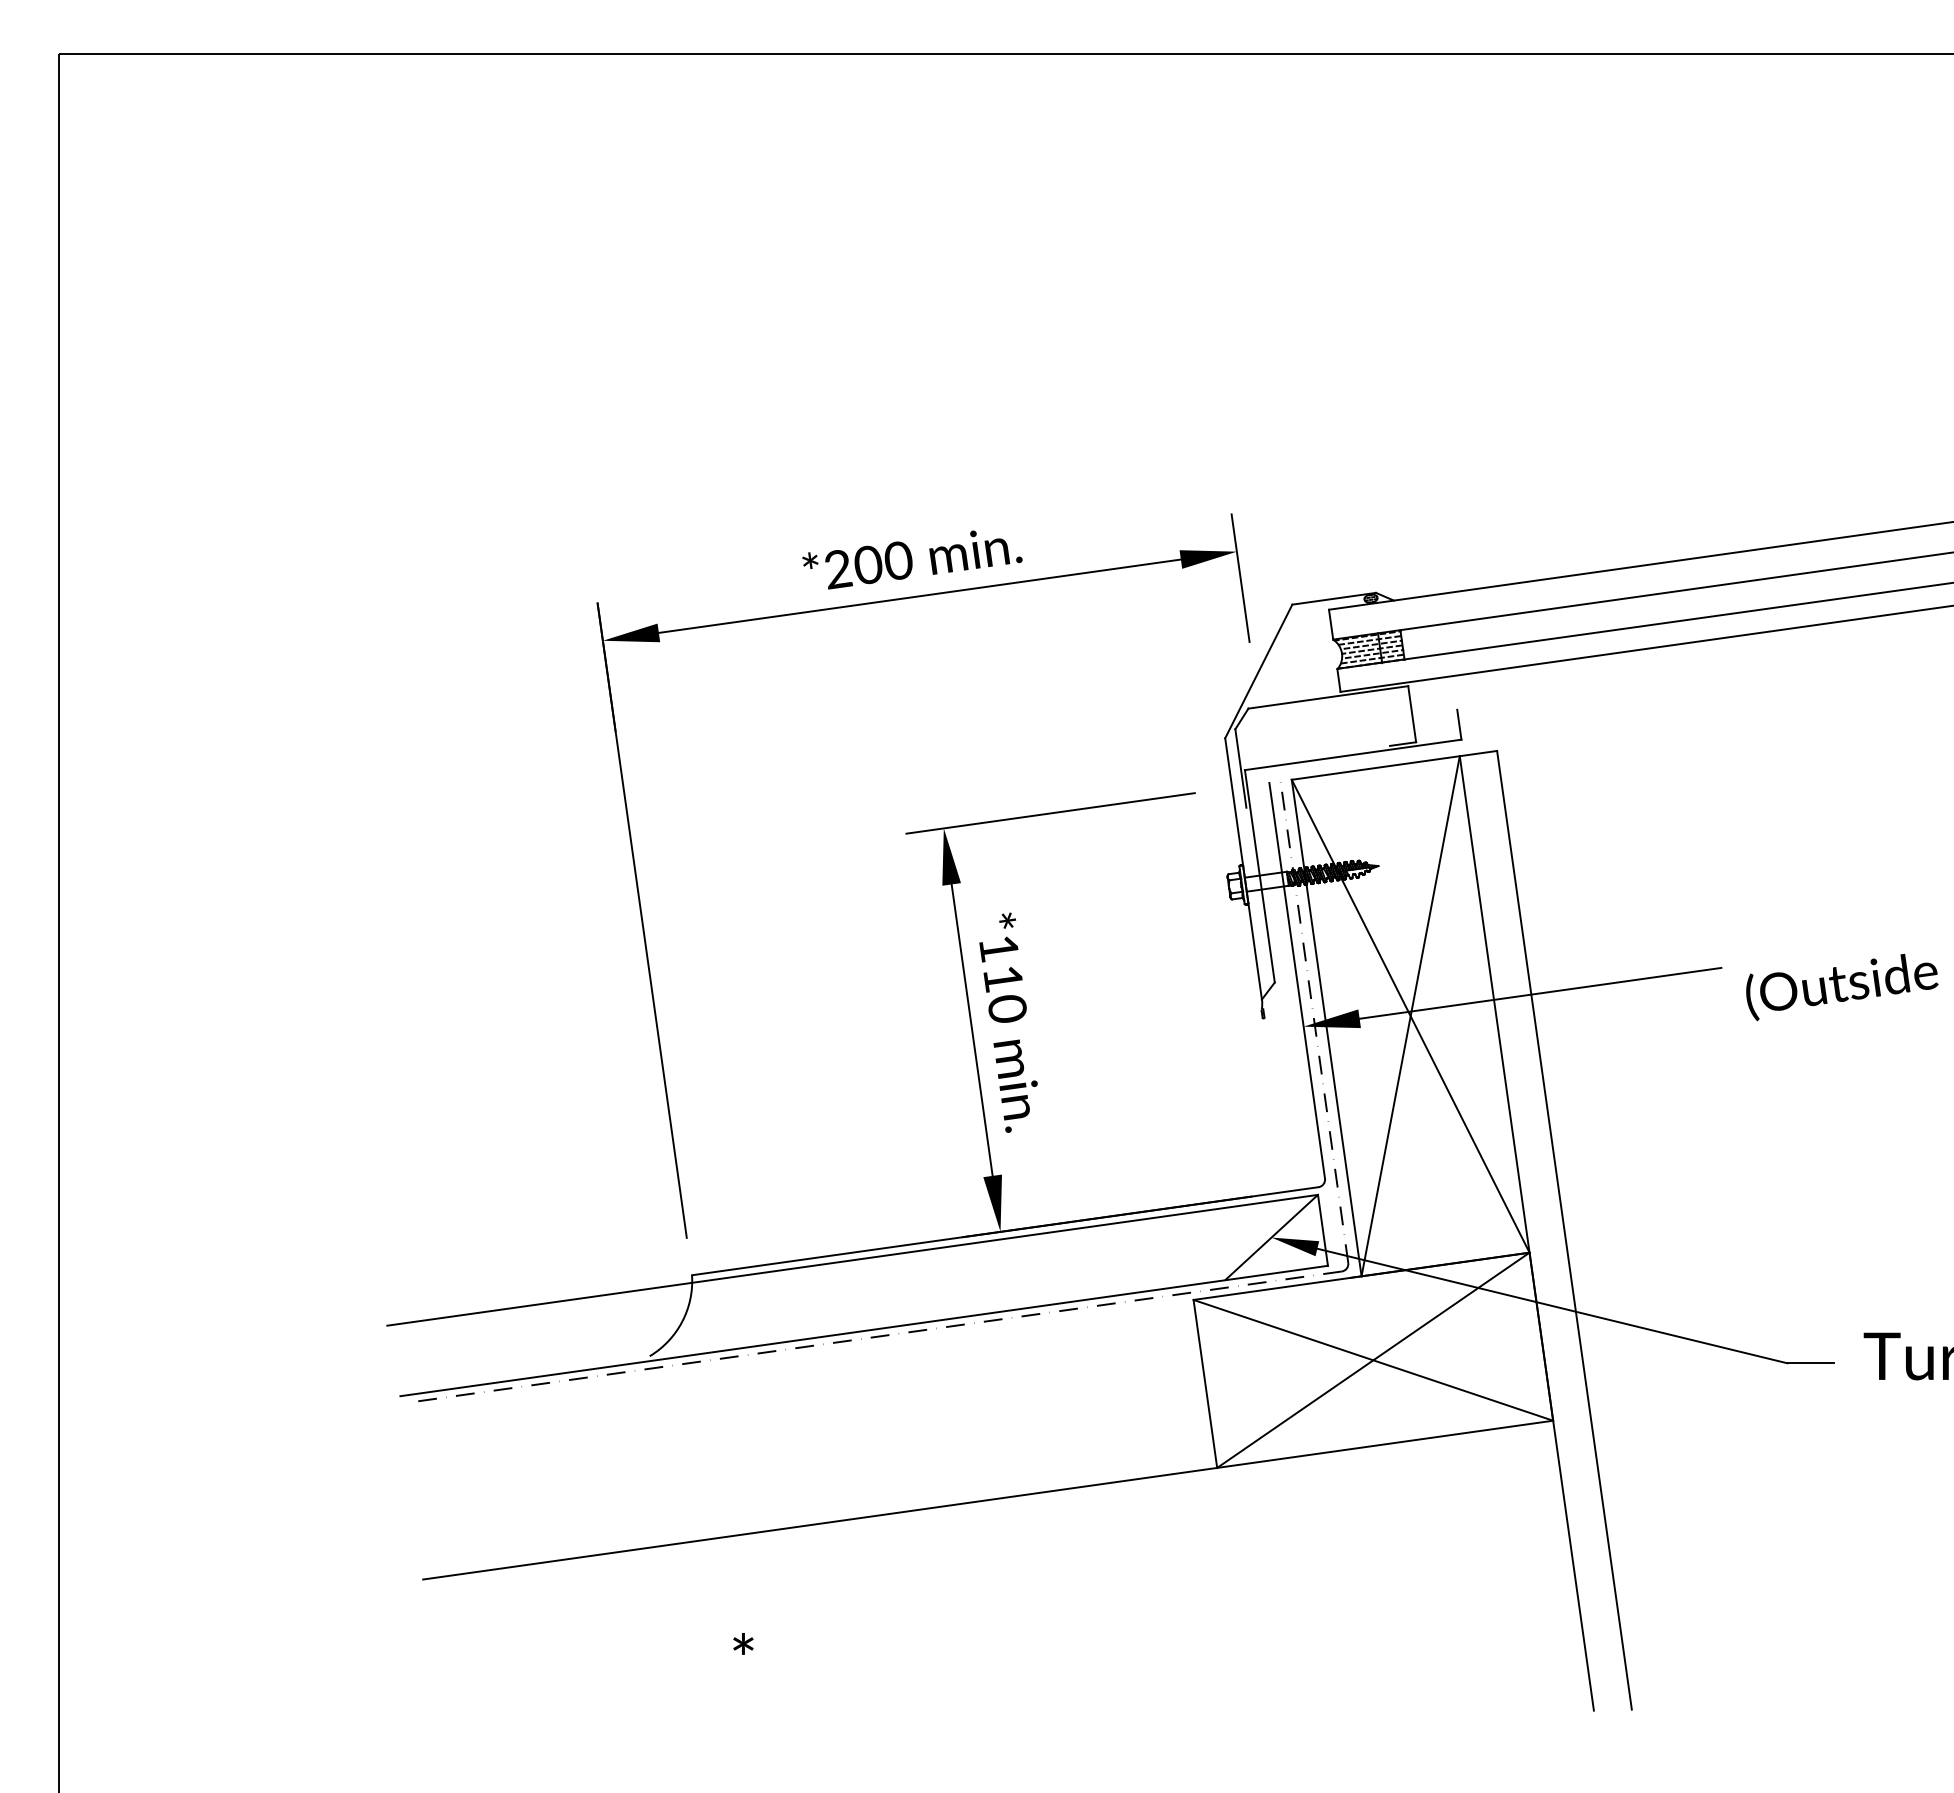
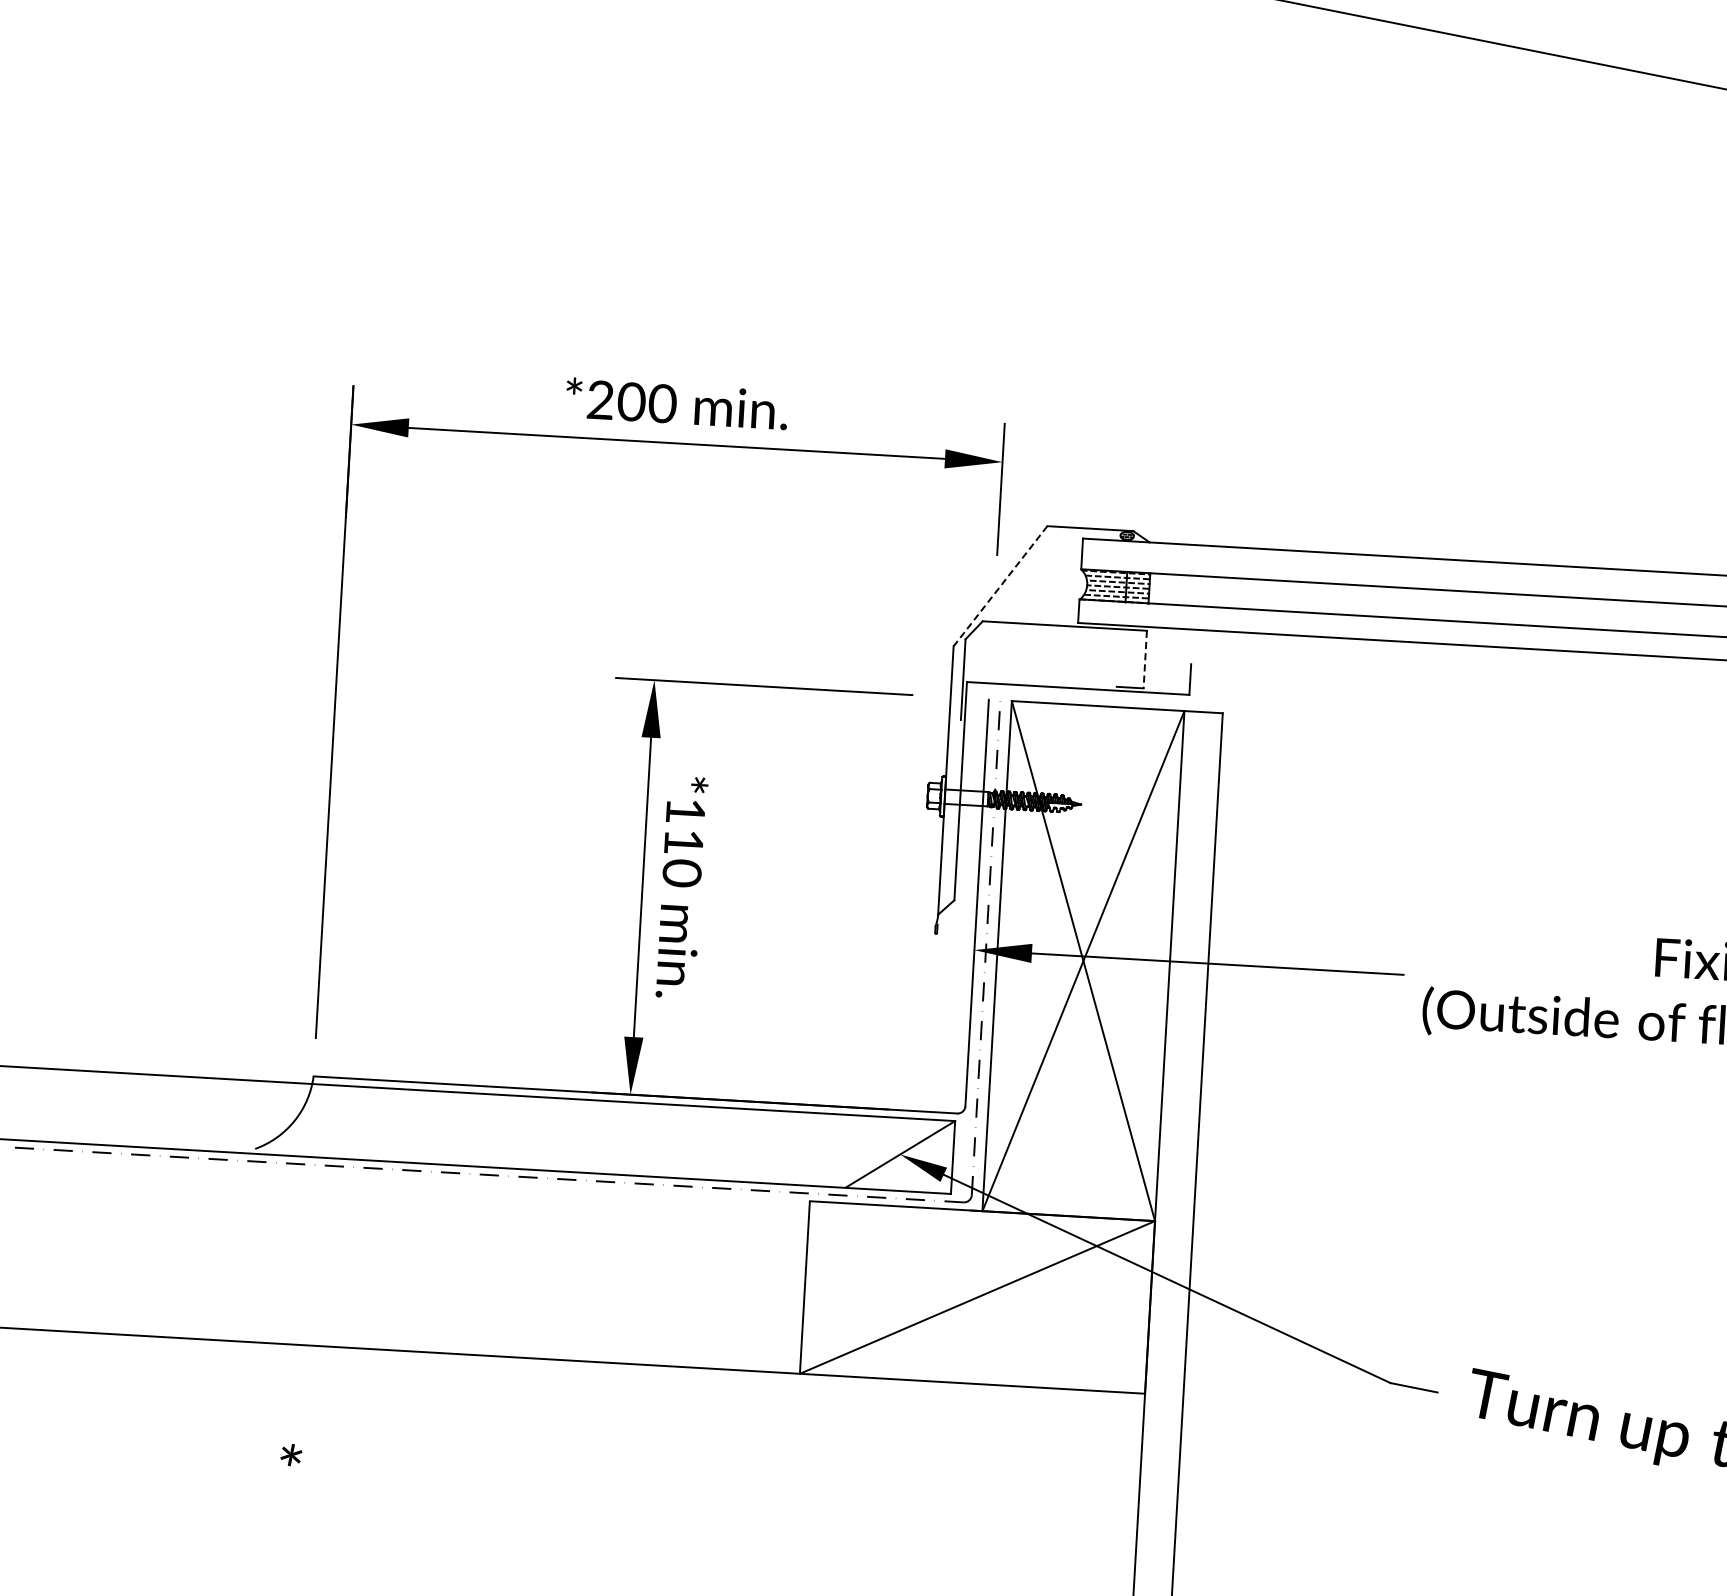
line: (1258, 671) -> (1000, 586), solid -> dashed
line: (1412, 714) -> (1145, 659), solid -> dashed
line: (1373, 1359) -> (977, 1296), removed

